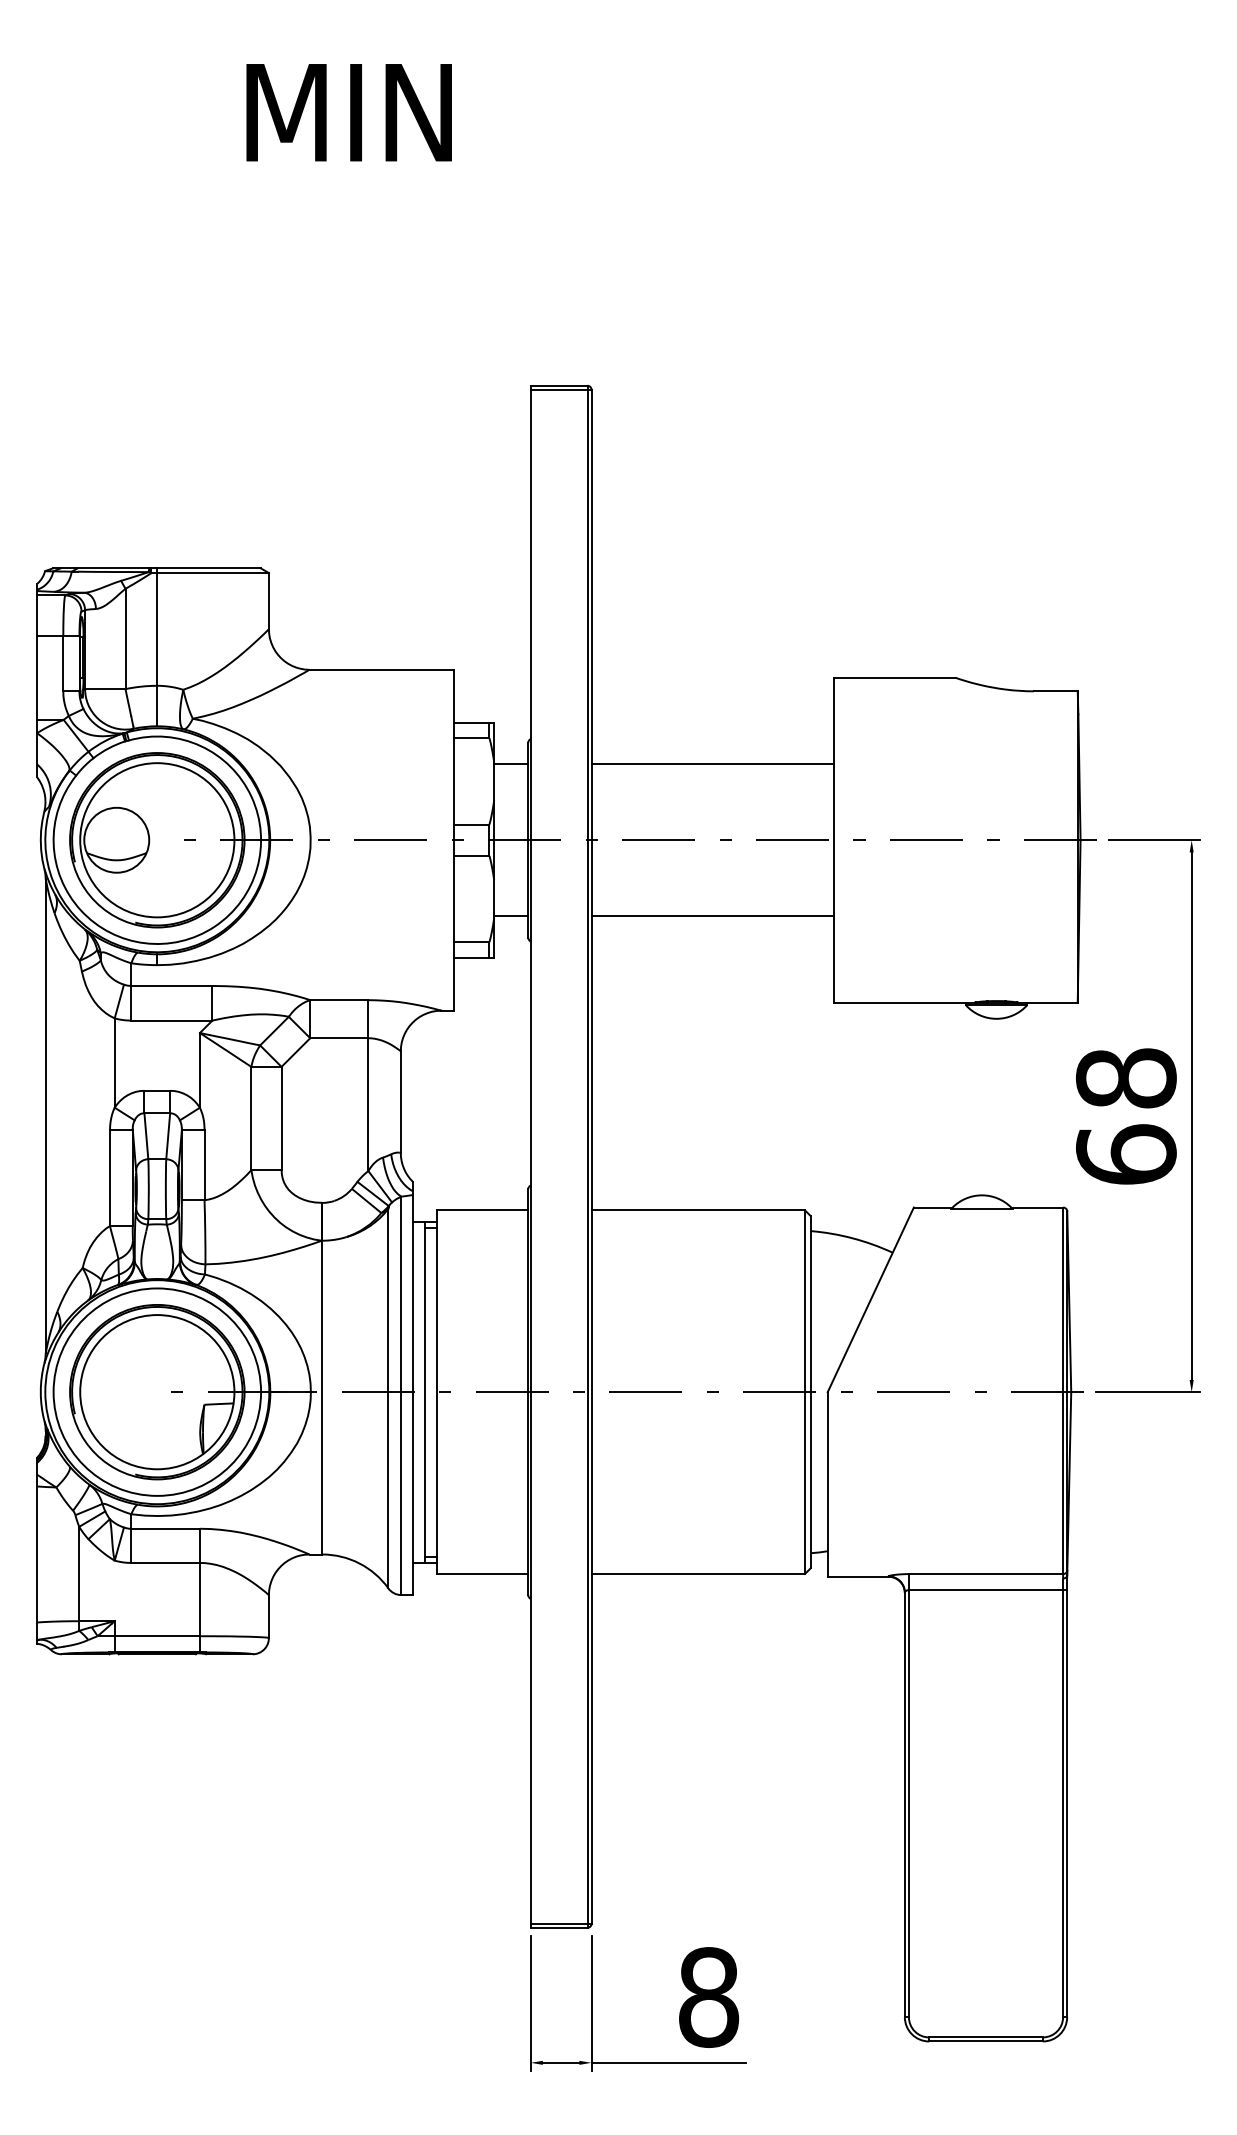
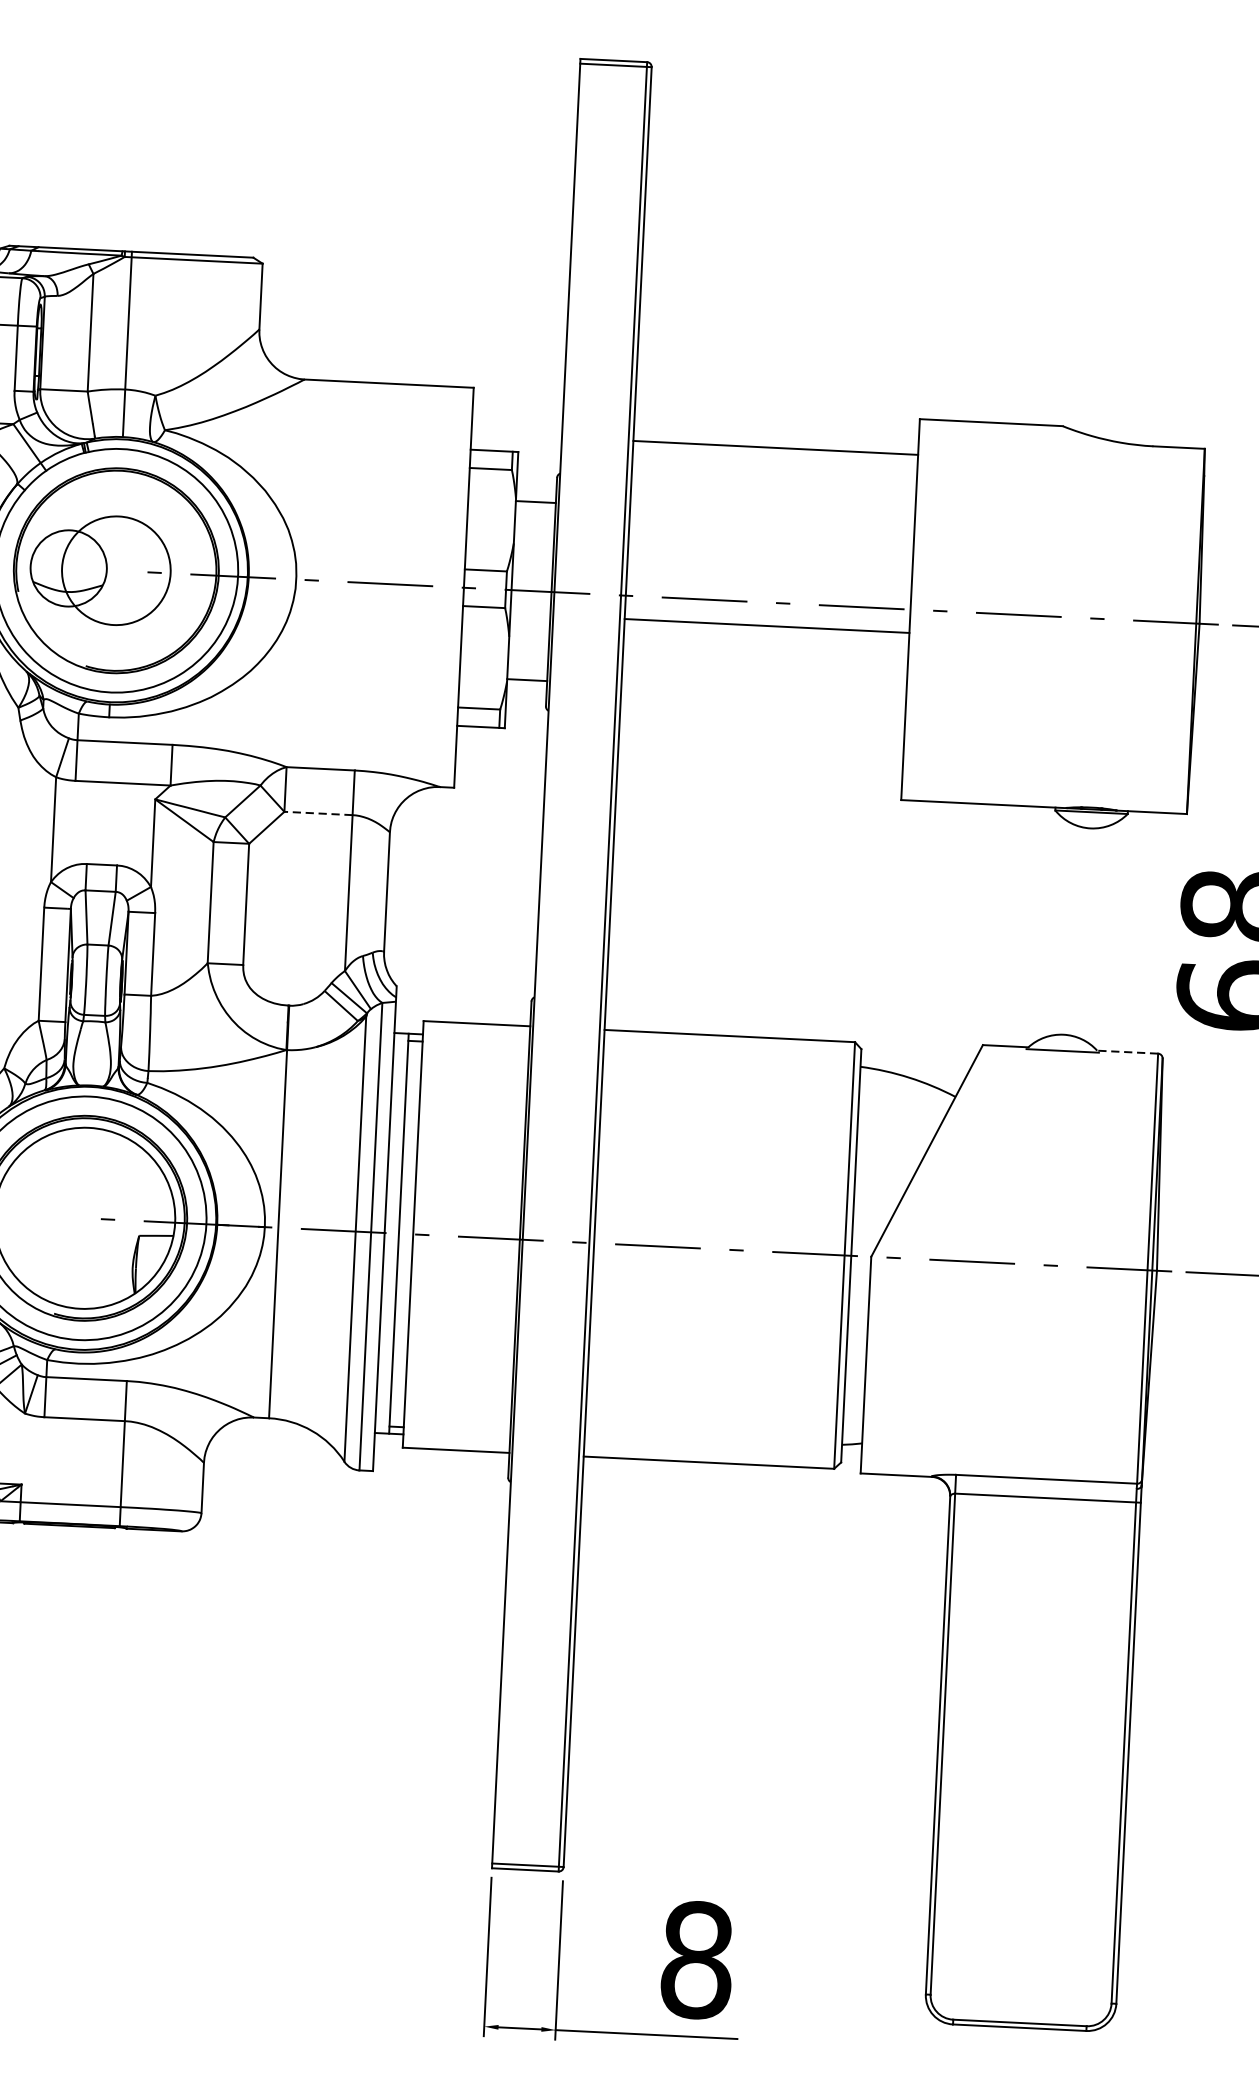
line: (712, 764) -> (775, 448), moved
circle: (157, 840) -> (116, 571), size x0.6
line: (712, 916) -> (766, 626), moved
line: (338, 1038) -> (317, 813), solid -> dashed
line: (1037, 1207) -> (1127, 1052), solid -> dashed

